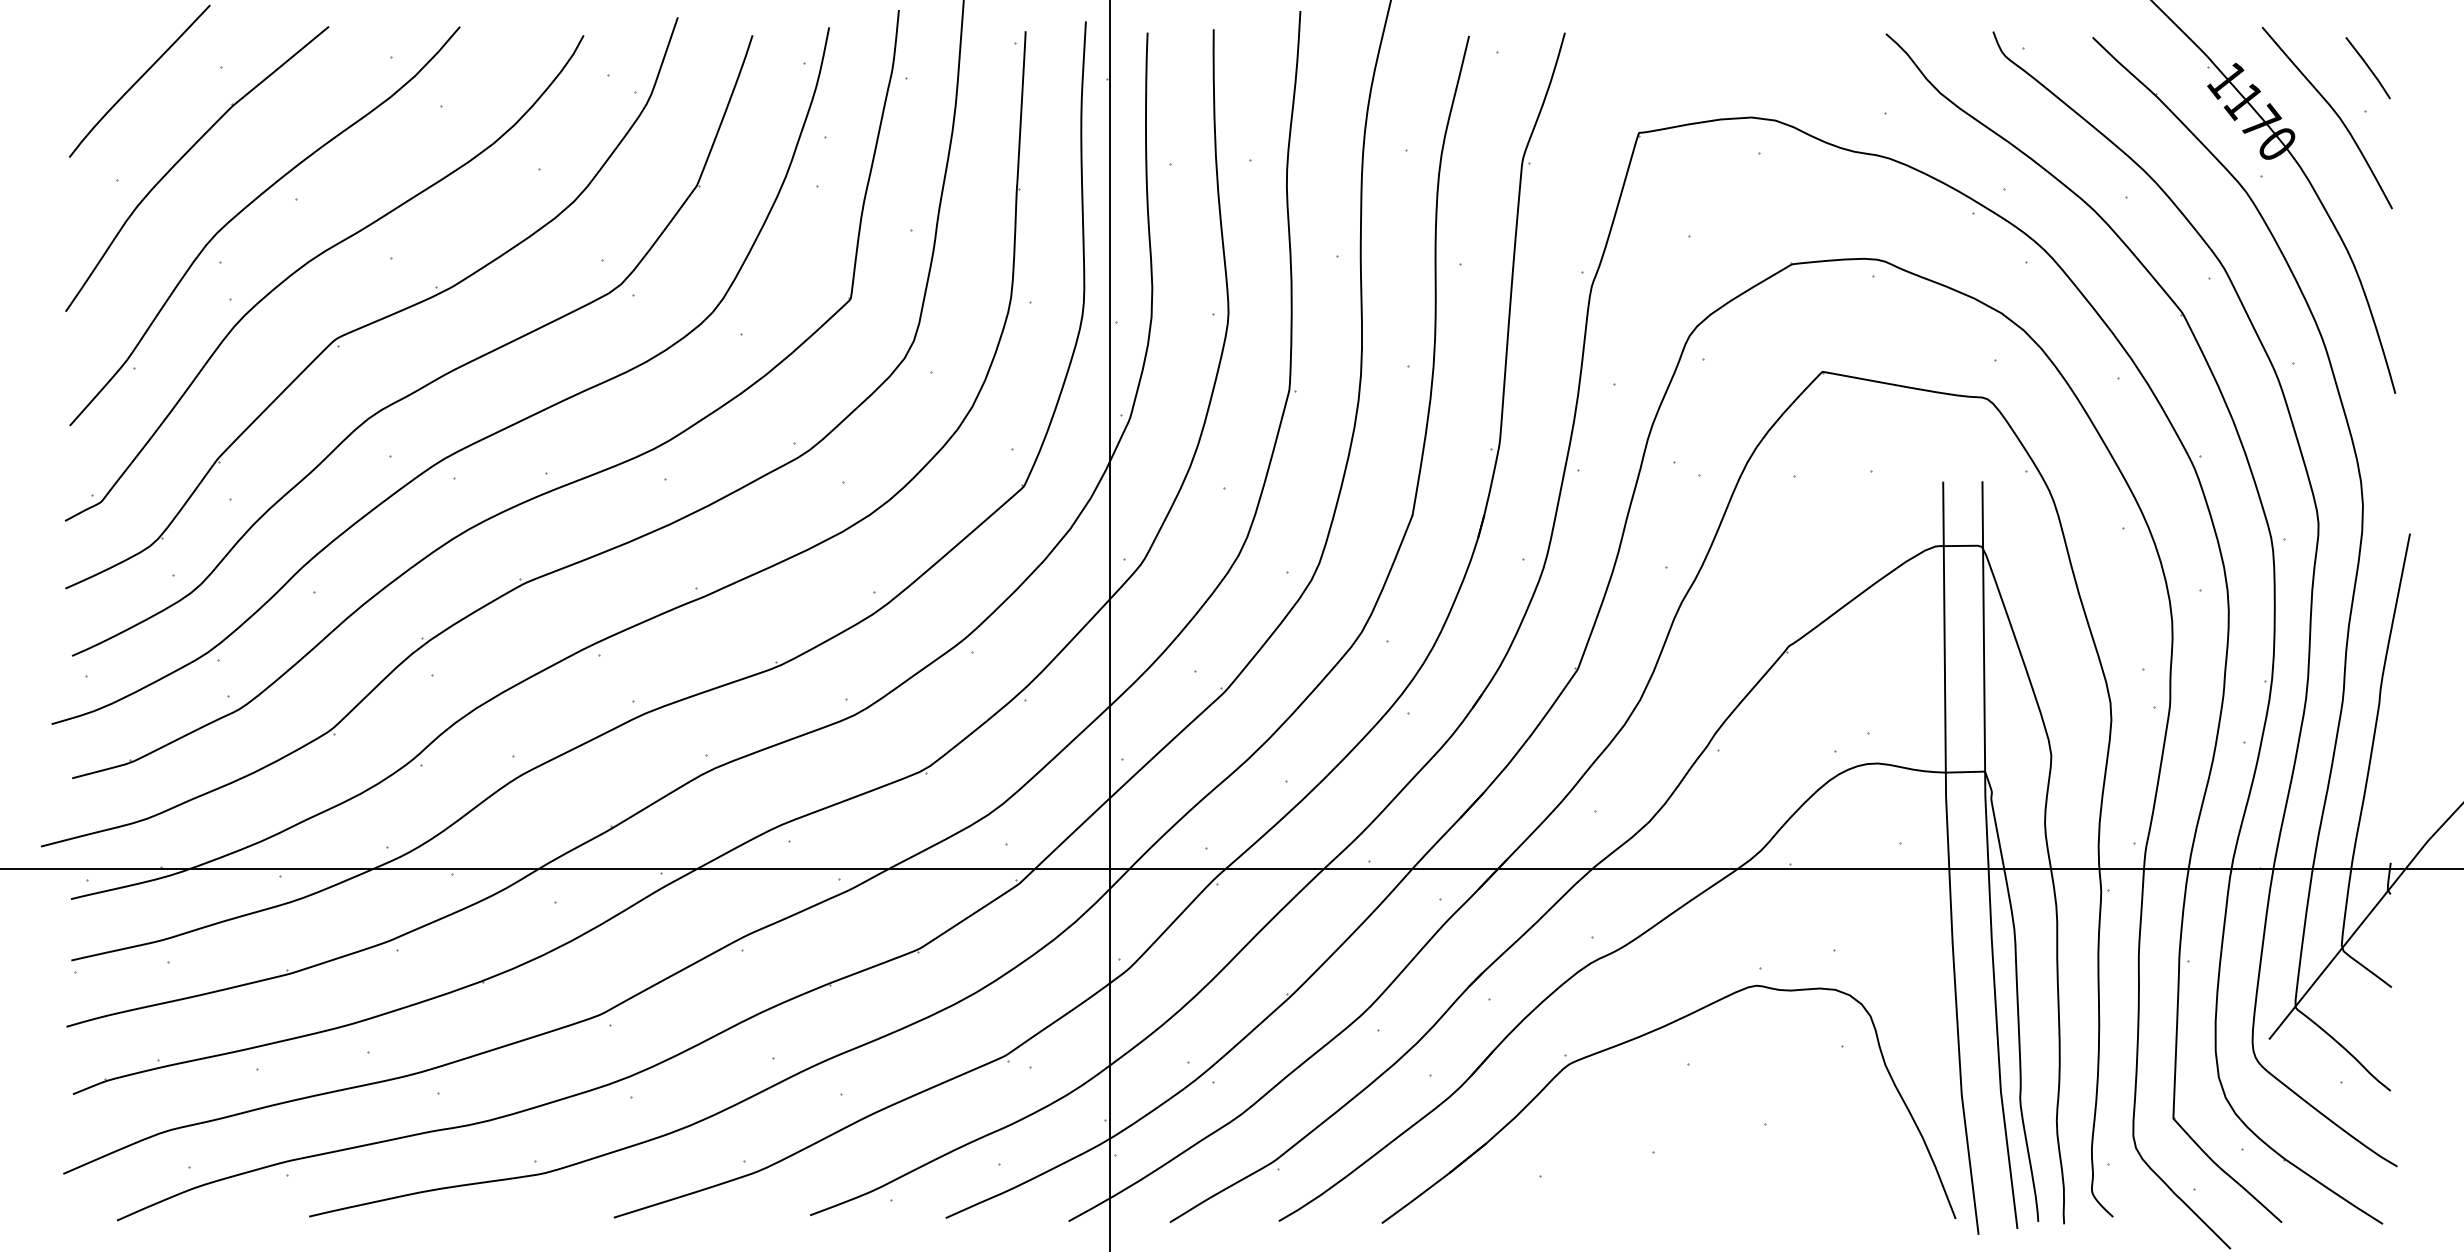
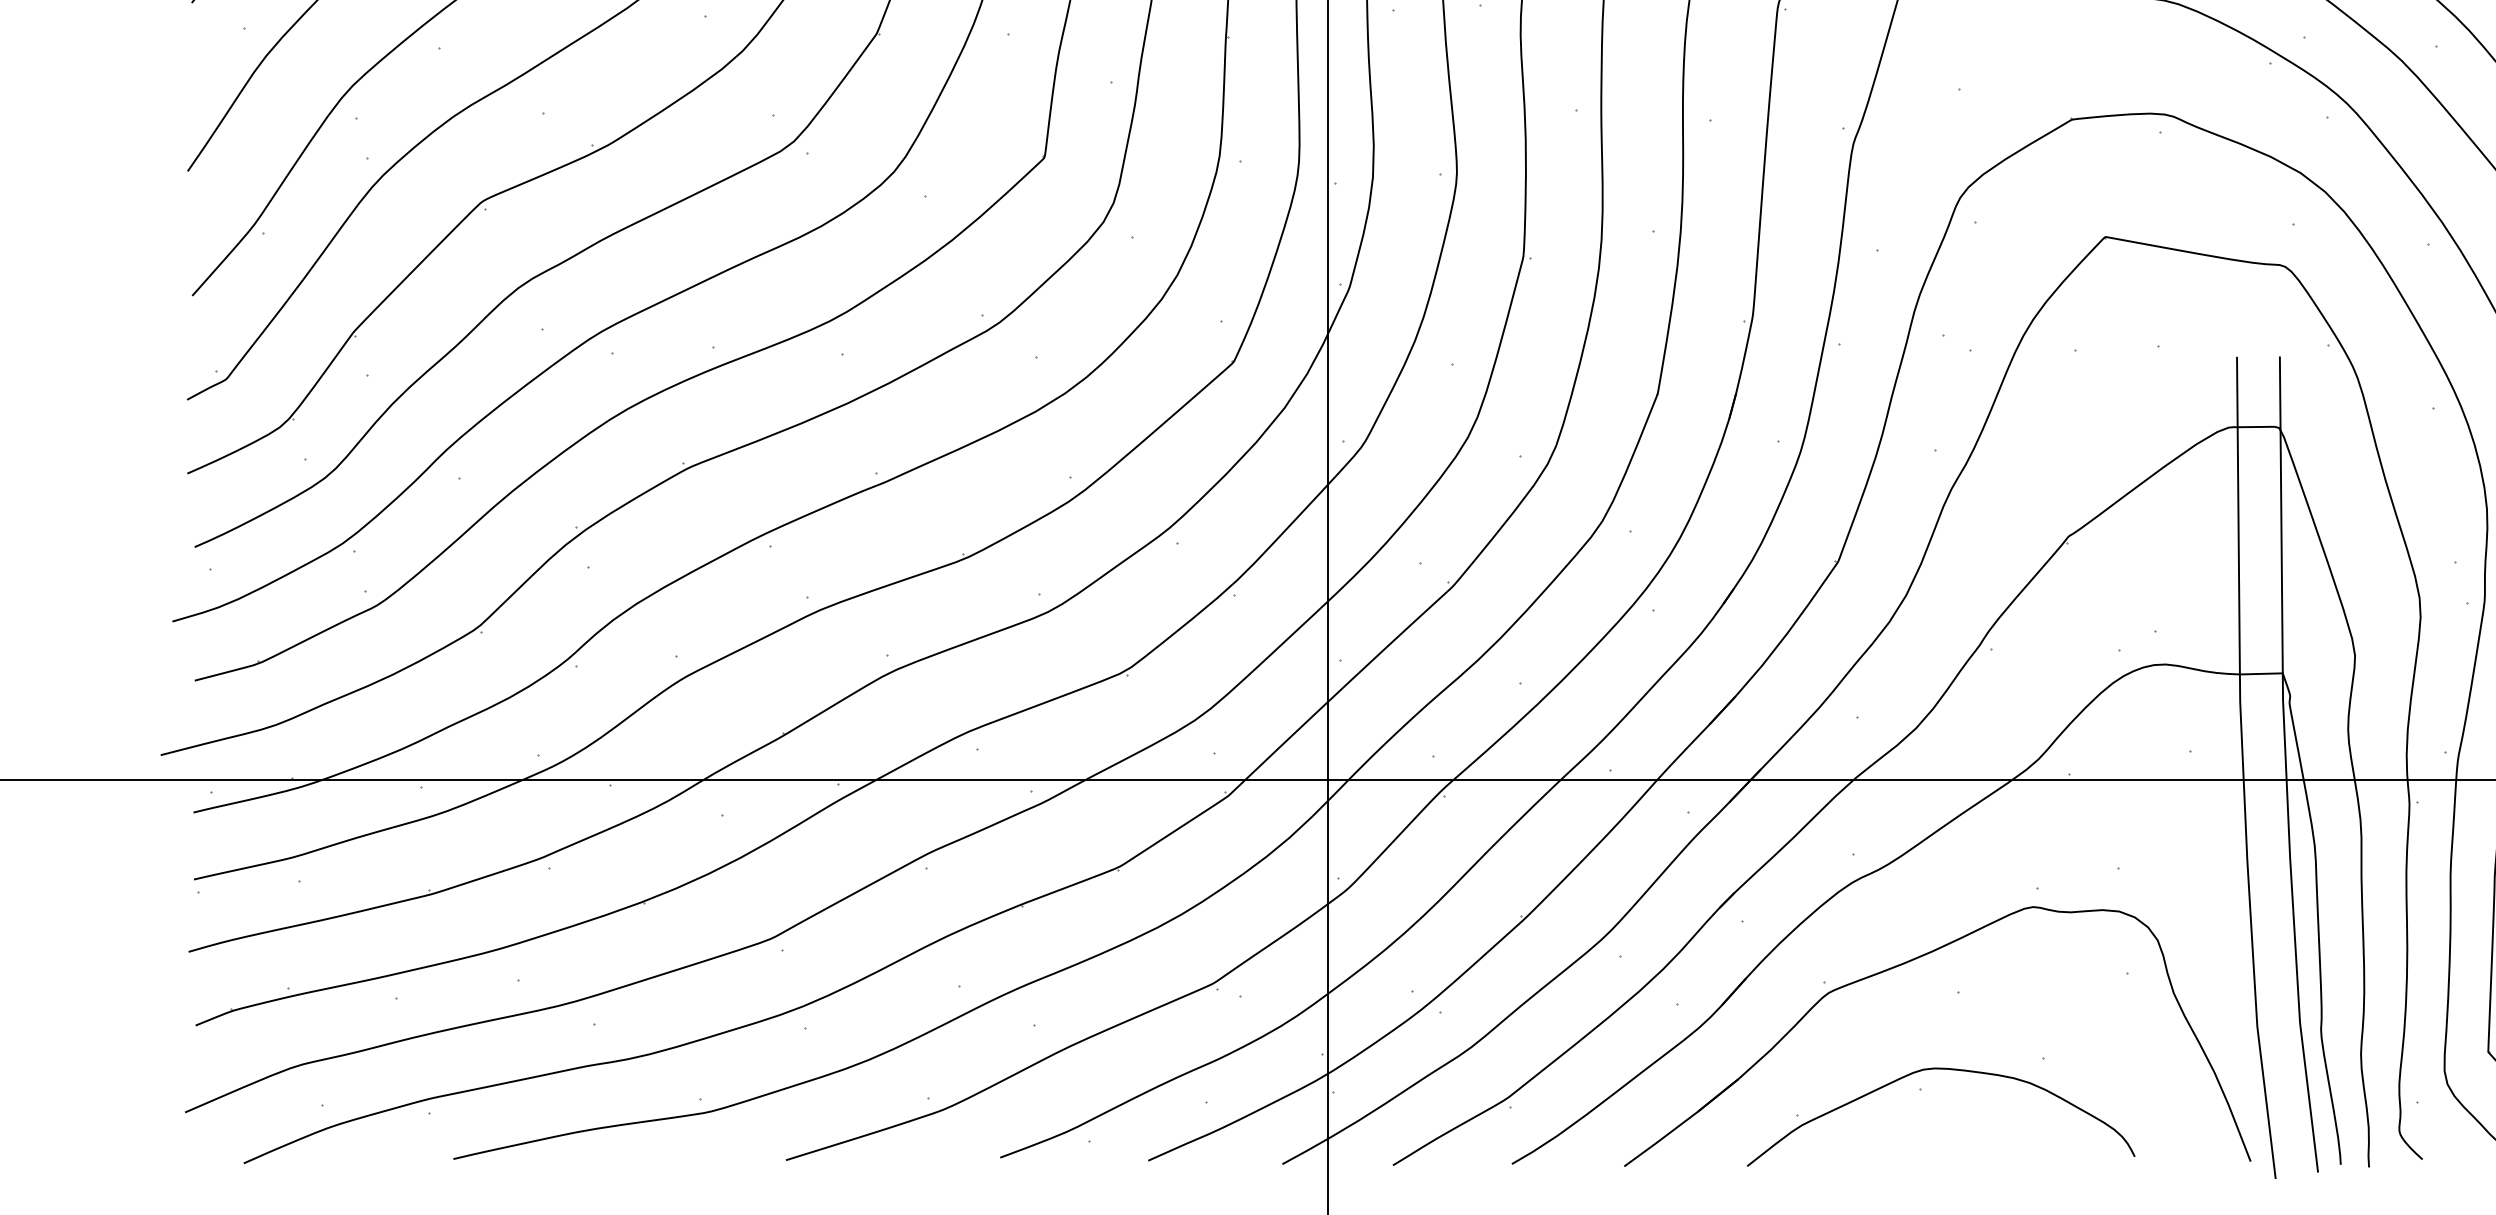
curve: (1680, 1135) -> (1950, 1070), added

